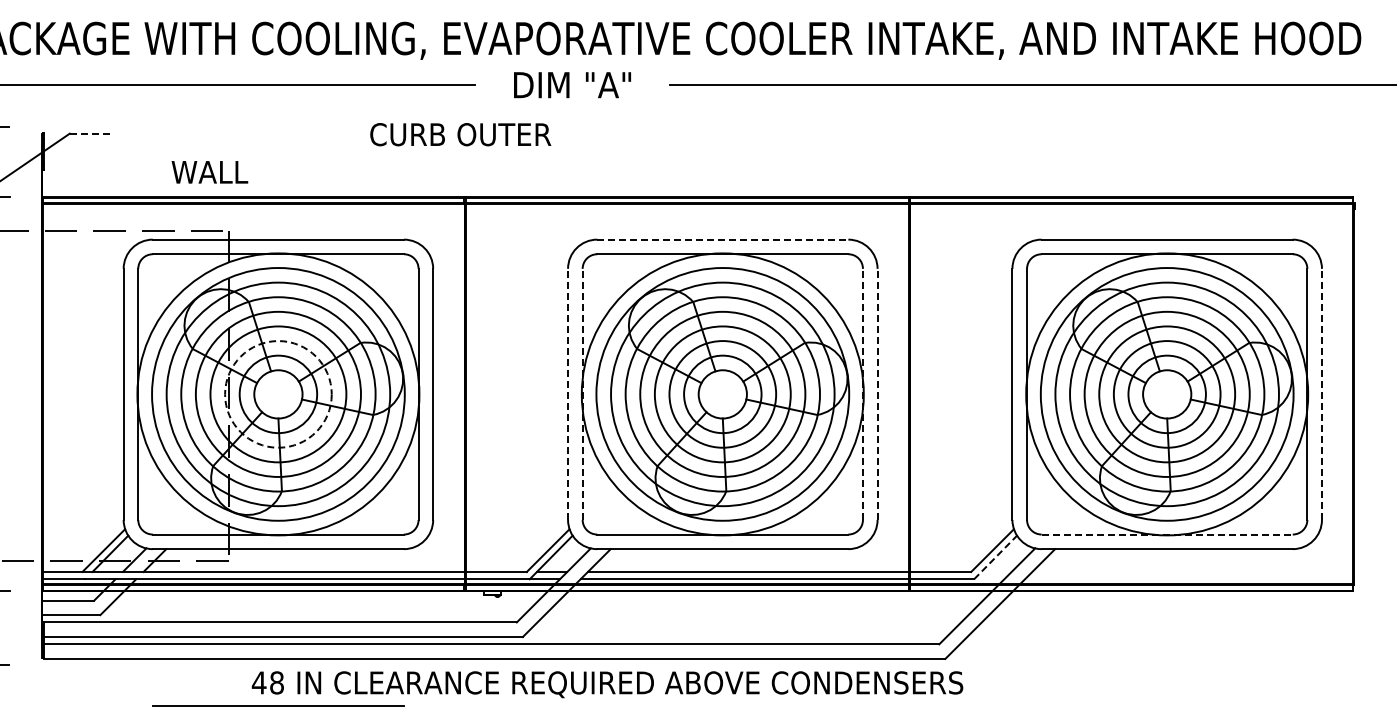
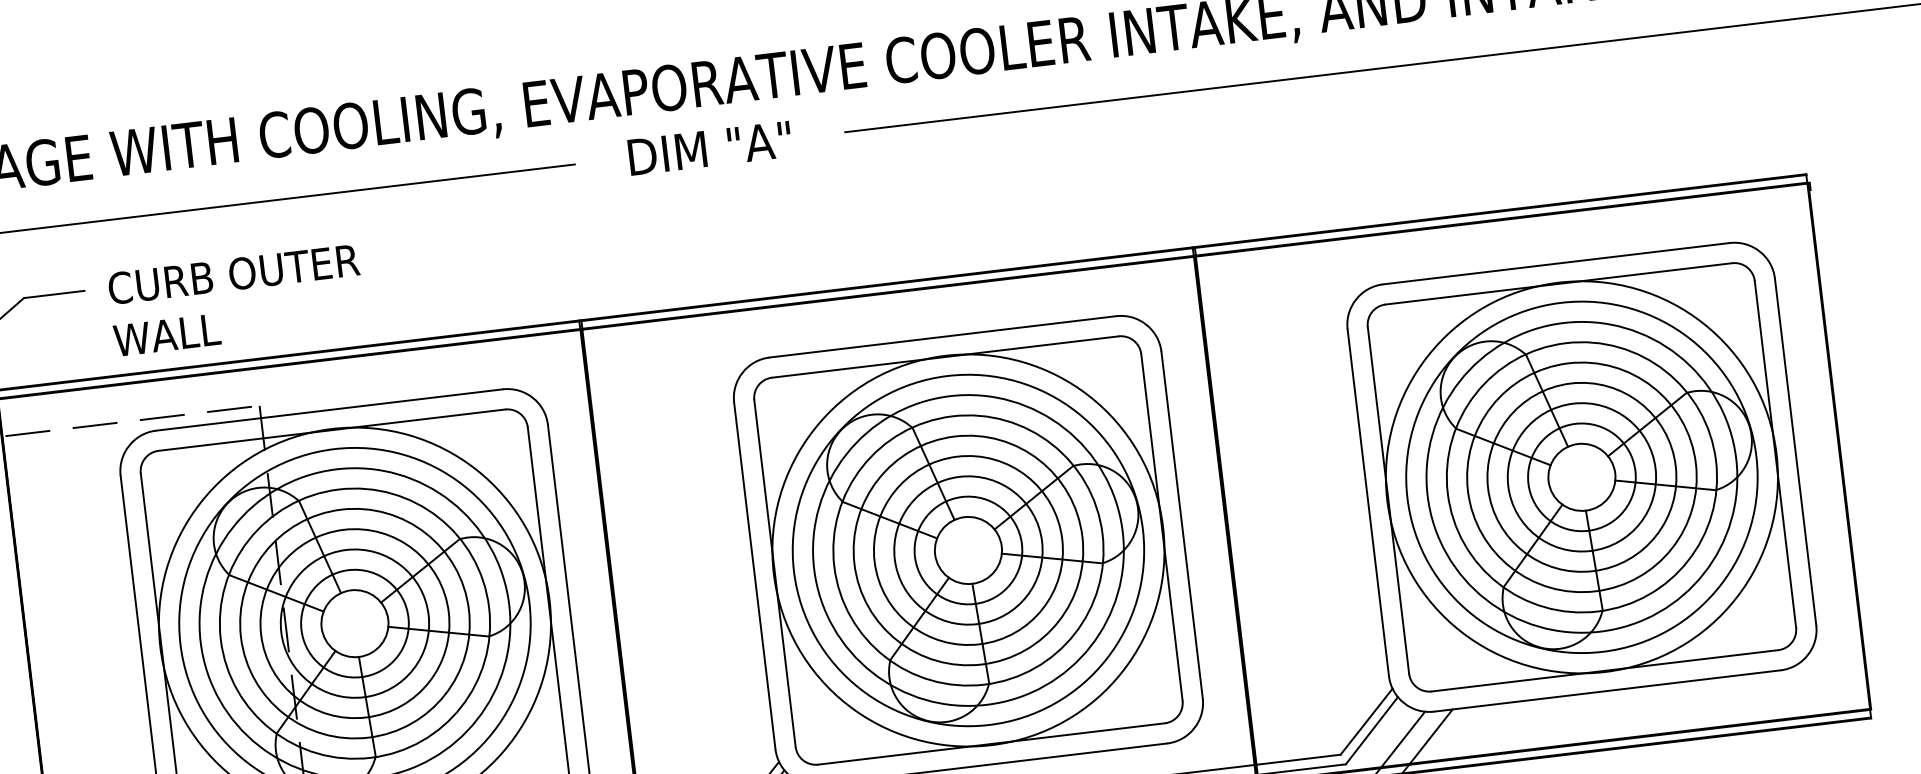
line: (91, 133) -> (53, 294), dashed -> solid
text: (460, 134) -> (233, 274), moved
text: (209, 172) -> (166, 335), moved
line: (722, 239) -> (942, 336), dashed -> solid
circle: (278, 394) -> (355, 623), dashed -> solid
line: (568, 394) -> (755, 576), dashed -> solid
line: (582, 394) -> (774, 573), dashed -> solid
line: (862, 394) -> (1161, 527), dashed -> solid
line: (877, 394) -> (1182, 525), dashed -> solid
line: (1321, 394) -> (1794, 452), dashed -> solid
line: (1167, 534) -> (1605, 670), dashed -> solid
line: (995, 557) -> (1371, 730), dashed -> solid

